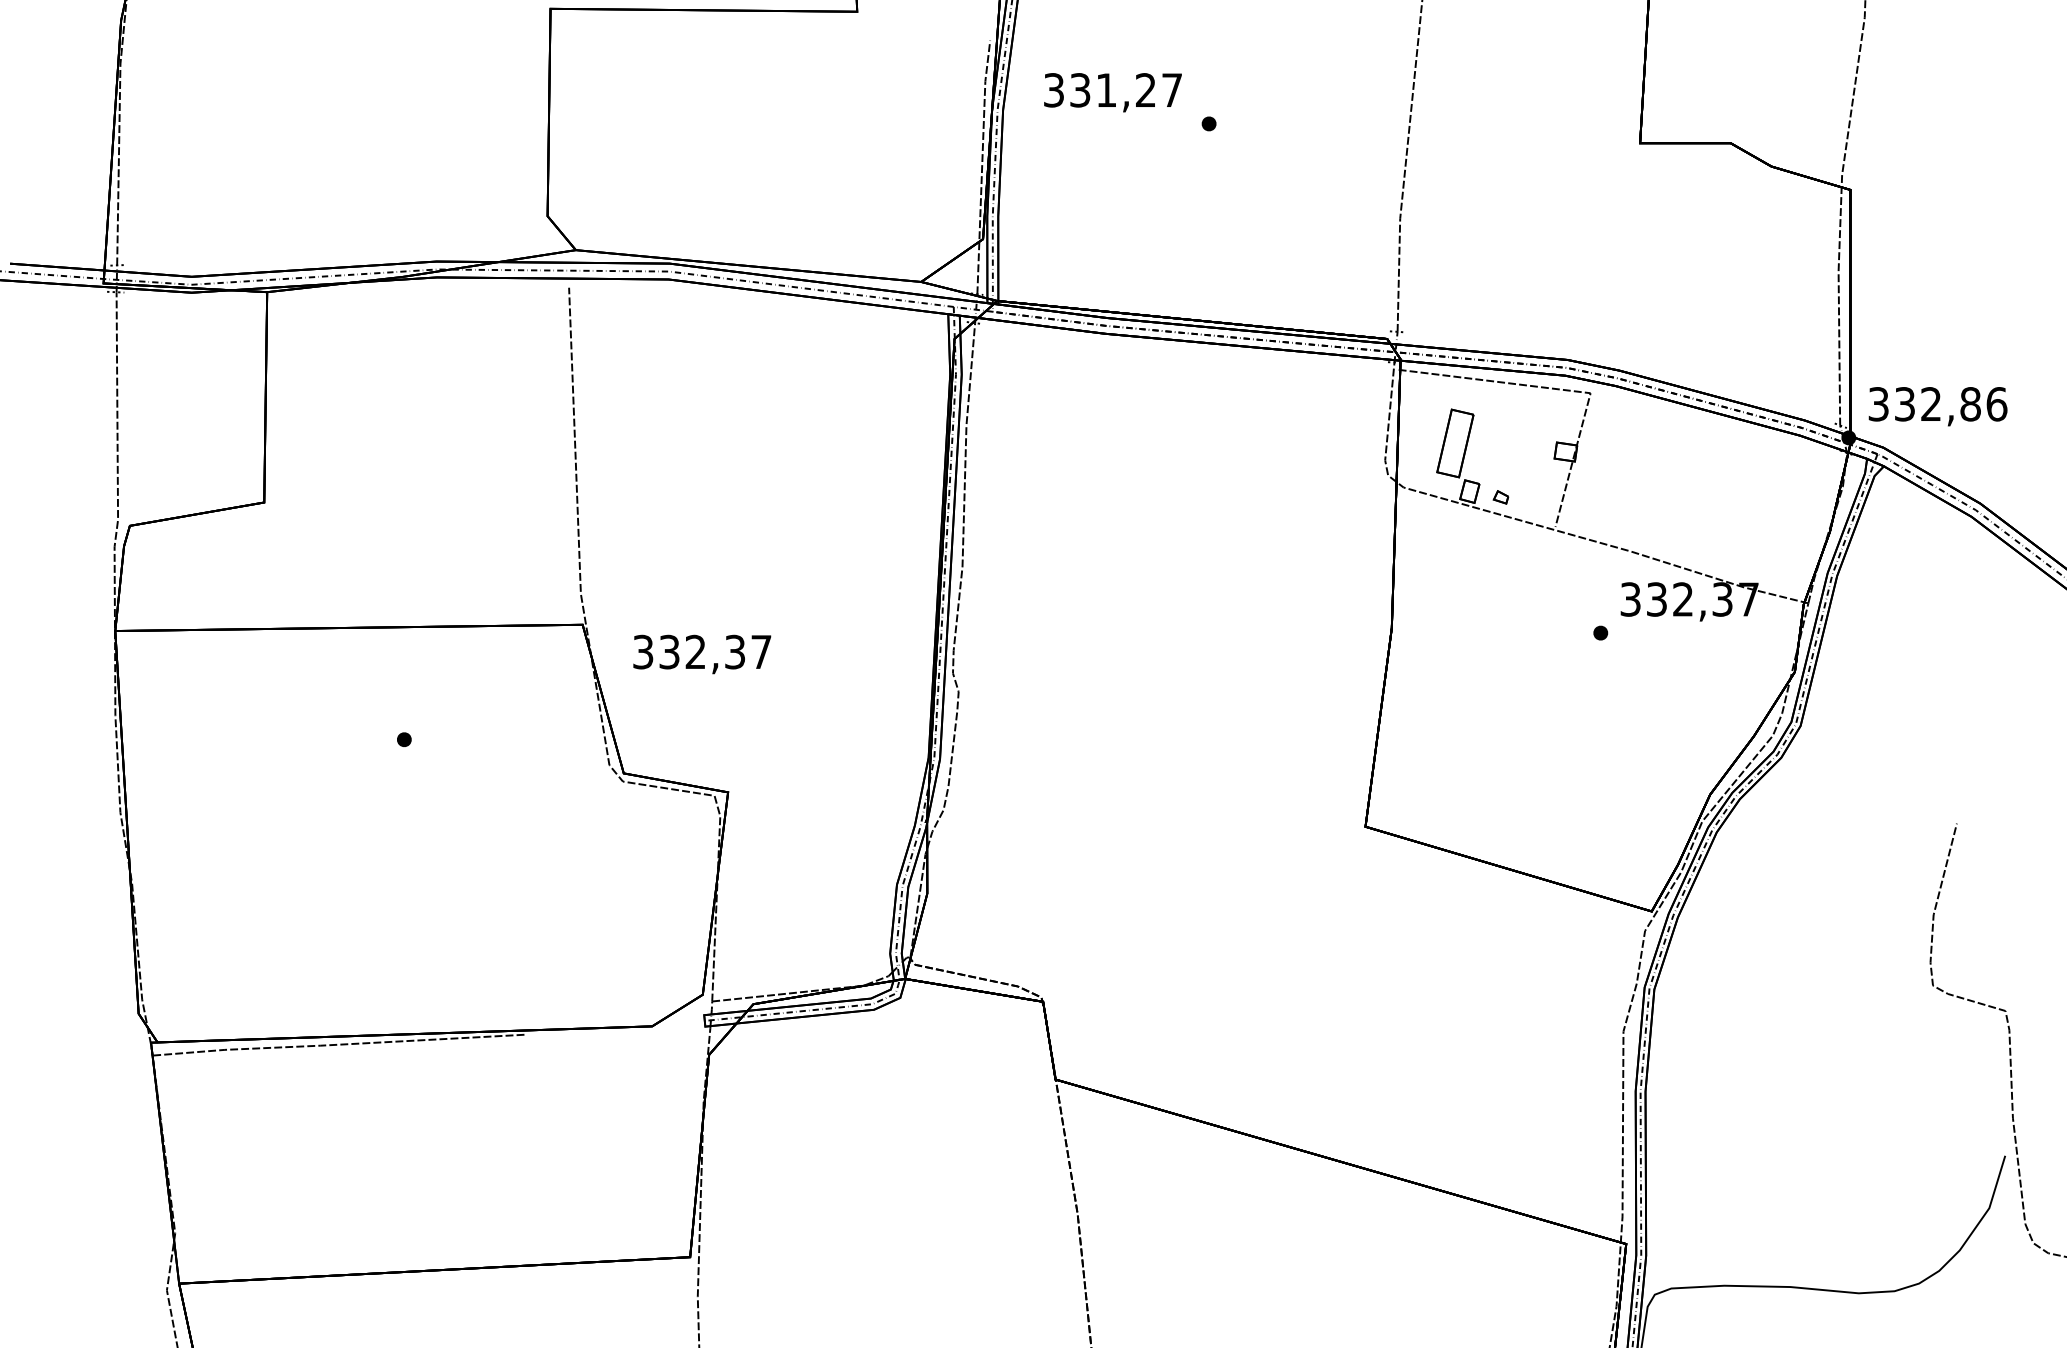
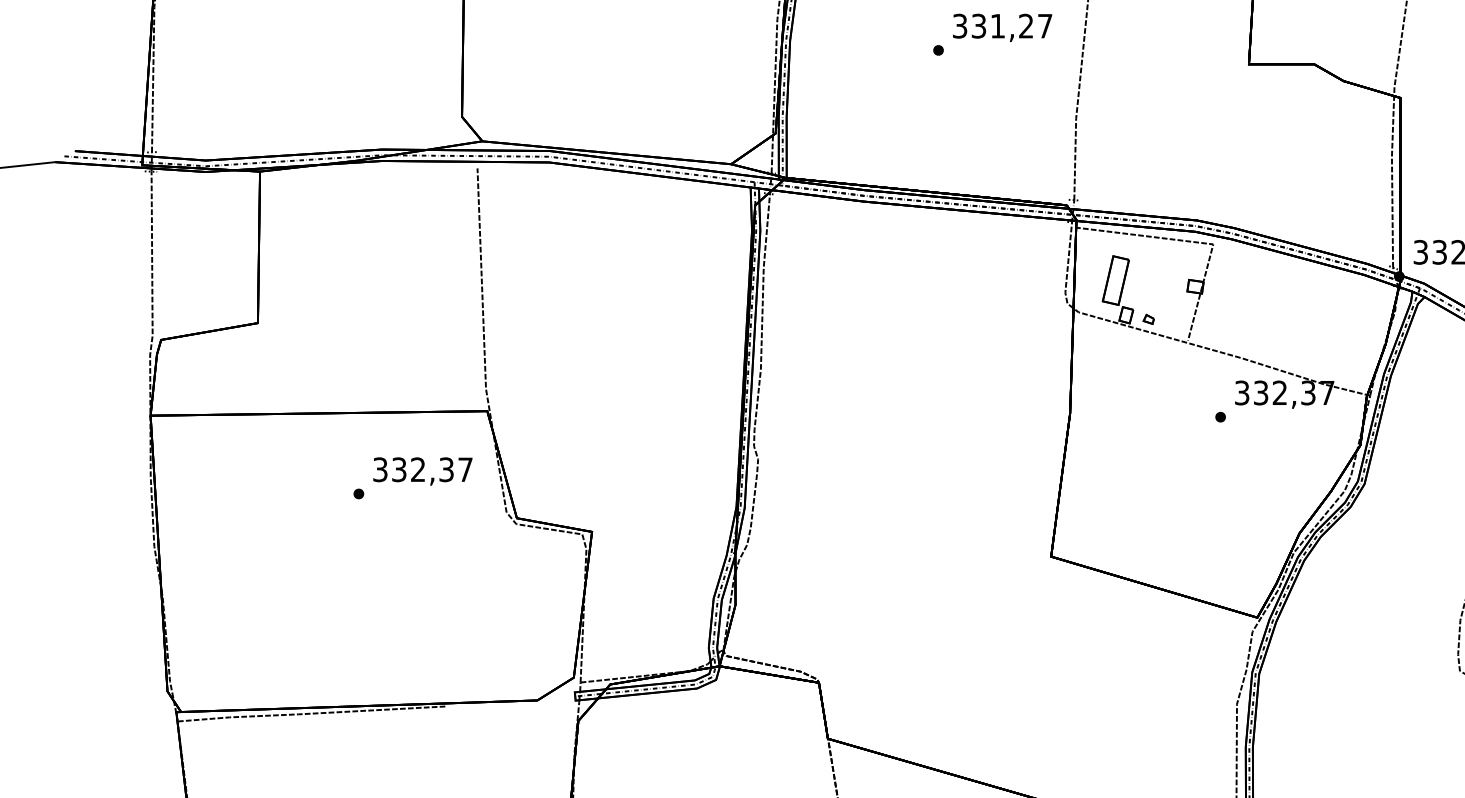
text: (1112, 92) -> (1002, 27), moved
text: (702, 654) -> (423, 471), moved

